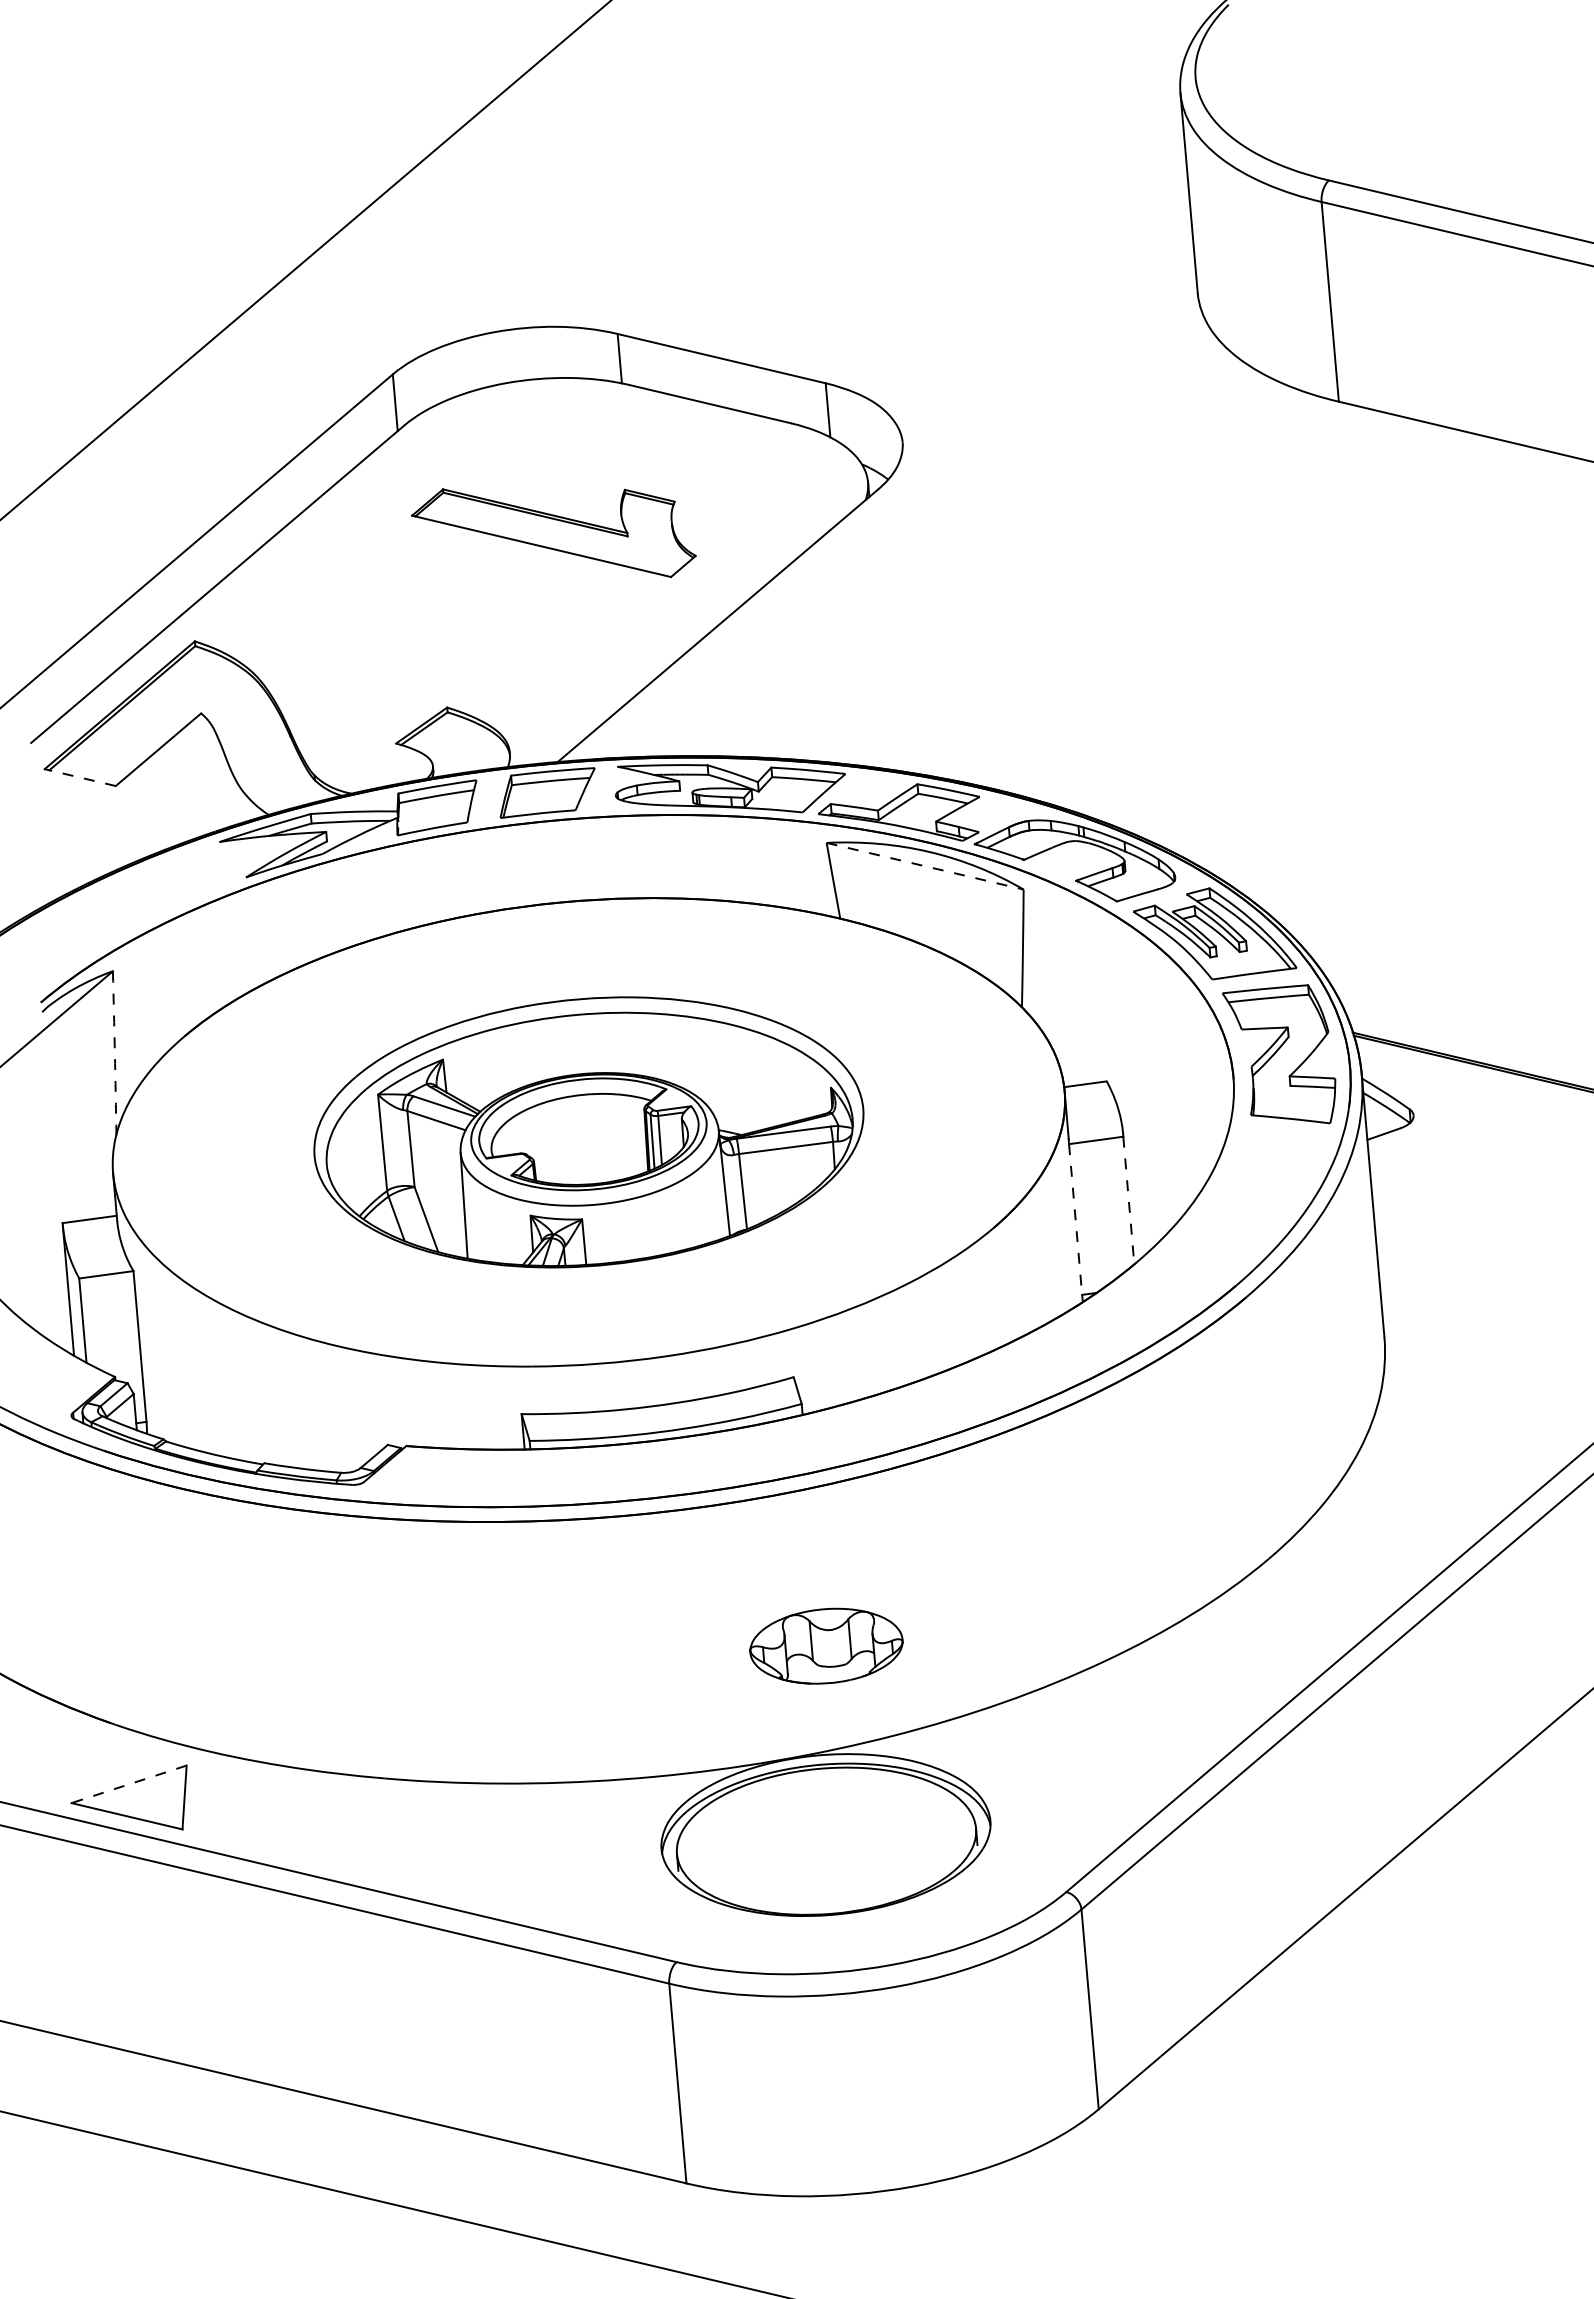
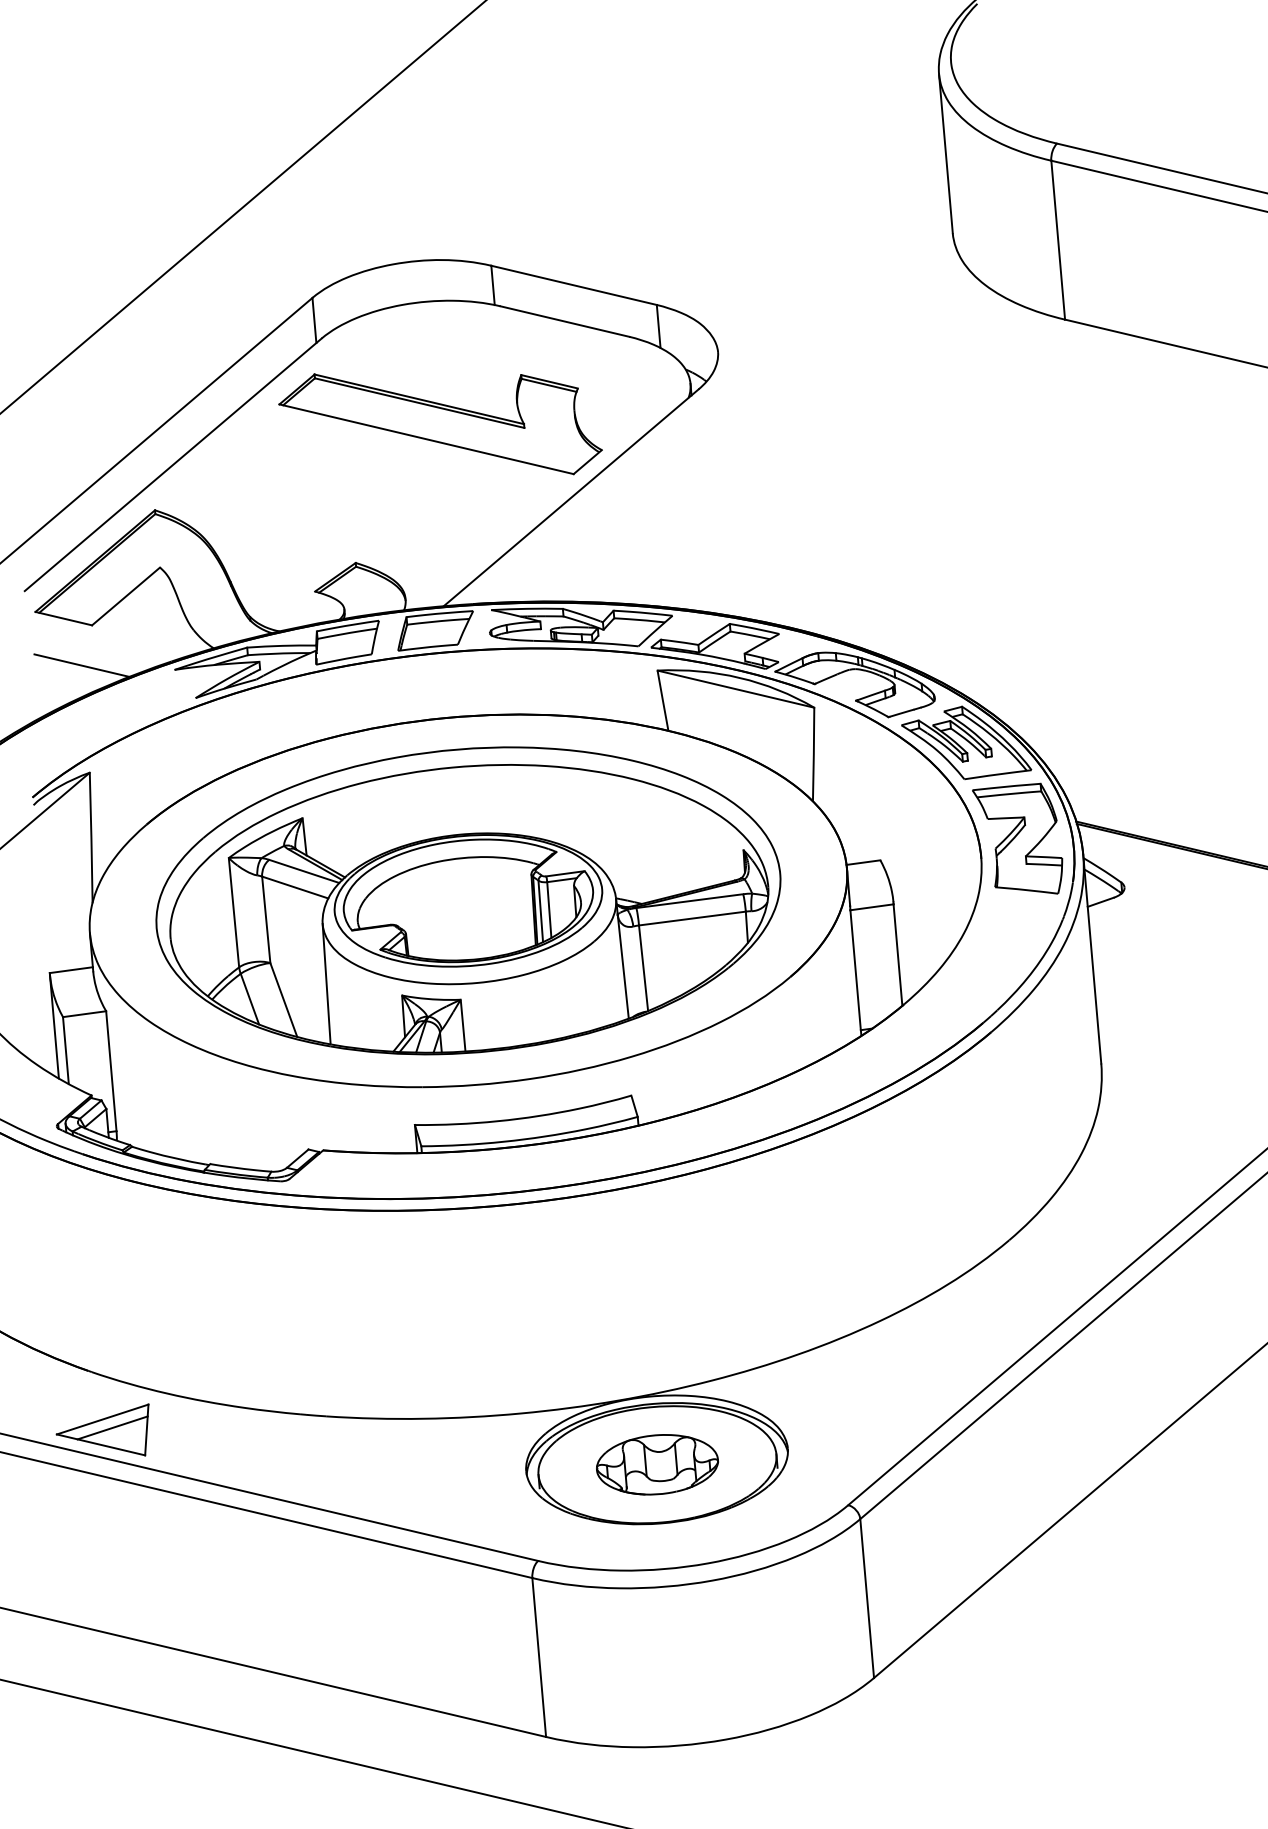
part: (553, 532) -> (440, 423), size x1.43
line: (80, 777) -> (64, 618), dashed -> solid
line: (103, 836) -> (82, 665), added
line: (925, 866) -> (736, 689), dashed -> solid
arc: (114, 1053) -> (91, 838), dashed -> solid
part: (588, 1132) -> (468, 900), size x1.43
line: (1128, 1200) -> (897, 955), dashed -> solid
line: (1075, 1219) -> (855, 970), dashed -> solid
part: (826, 1645) -> (657, 1464), moved
line: (129, 1784) -> (103, 1419), dashed -> solid
line: (141, 1794) -> (112, 1427), added

